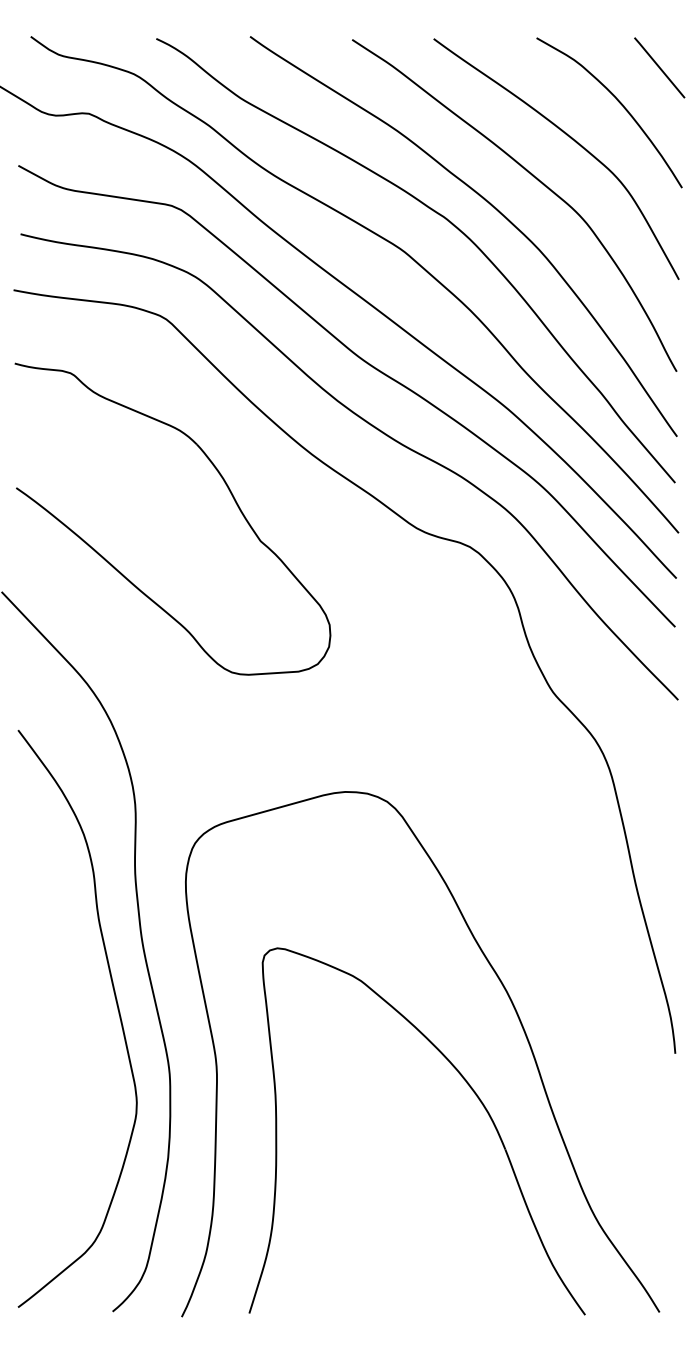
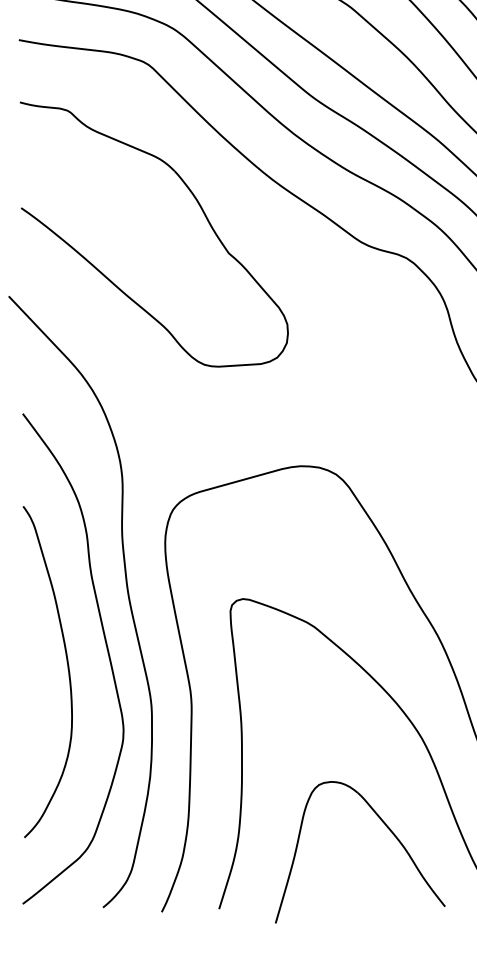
curve: (71, 1034) -> (68, 672), added
part: (448, 1219) -> (388, 829), added

